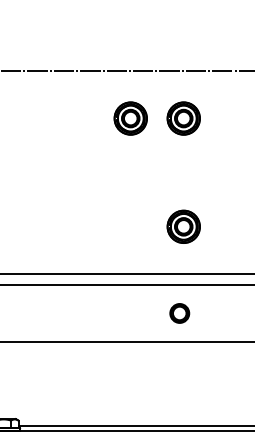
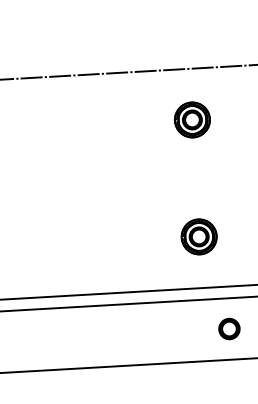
part: (130, 118) -> (134, 123), removed
part: (179, 313) -> (229, 329), moved

